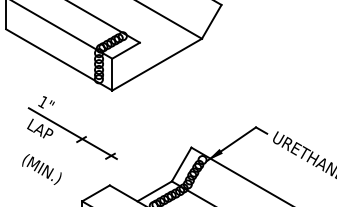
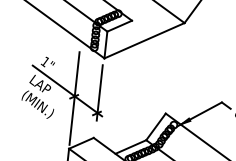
line: (111, 131) -> (100, 92), added
line: (82, 141) -> (74, 98), added
text: (41, 169) -> (37, 104), moved

